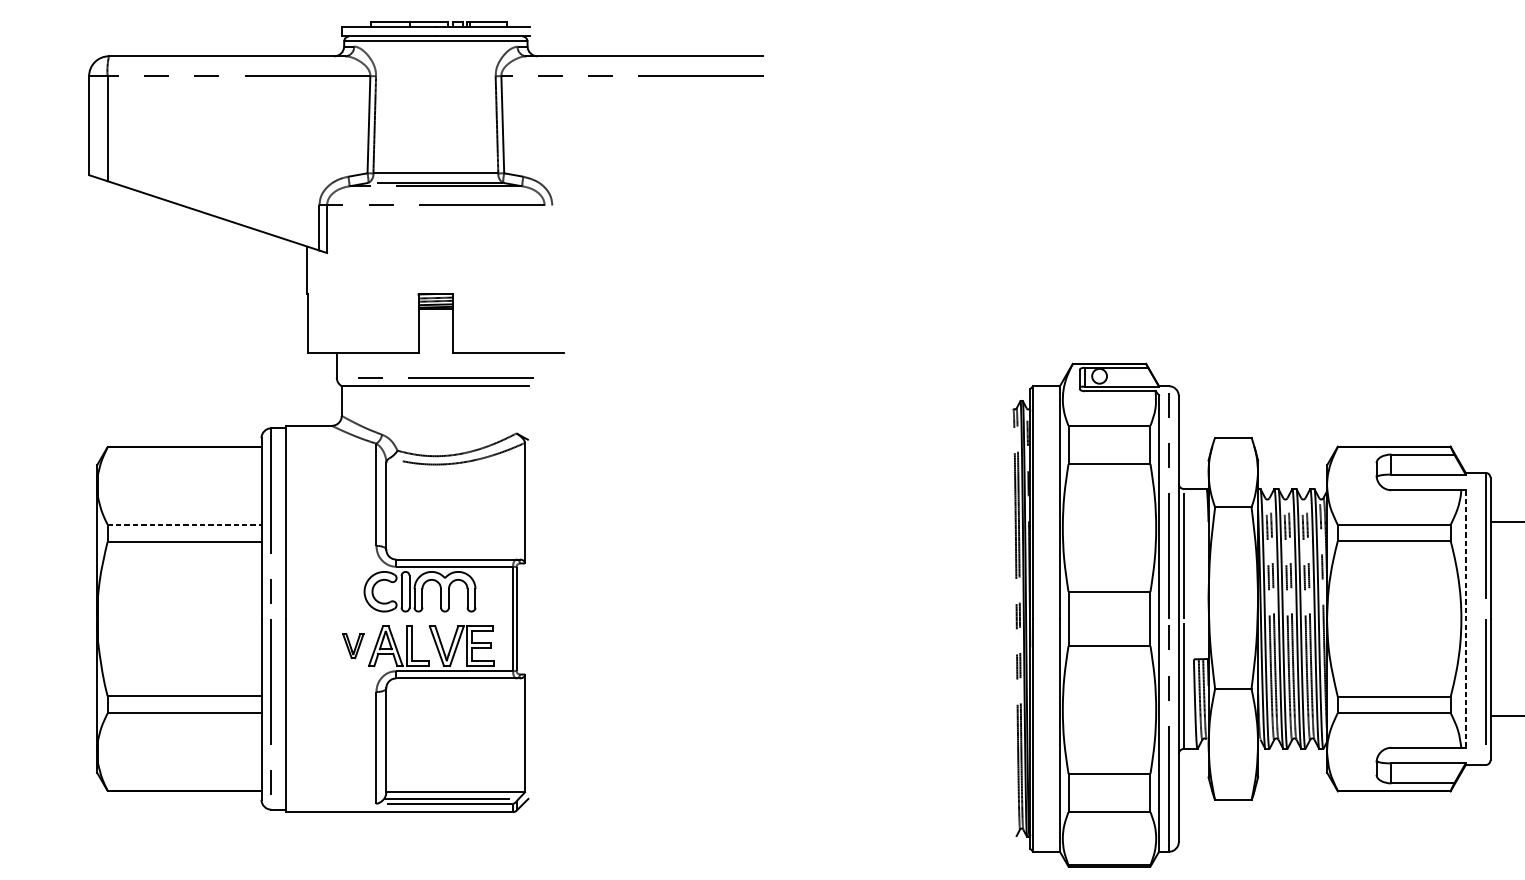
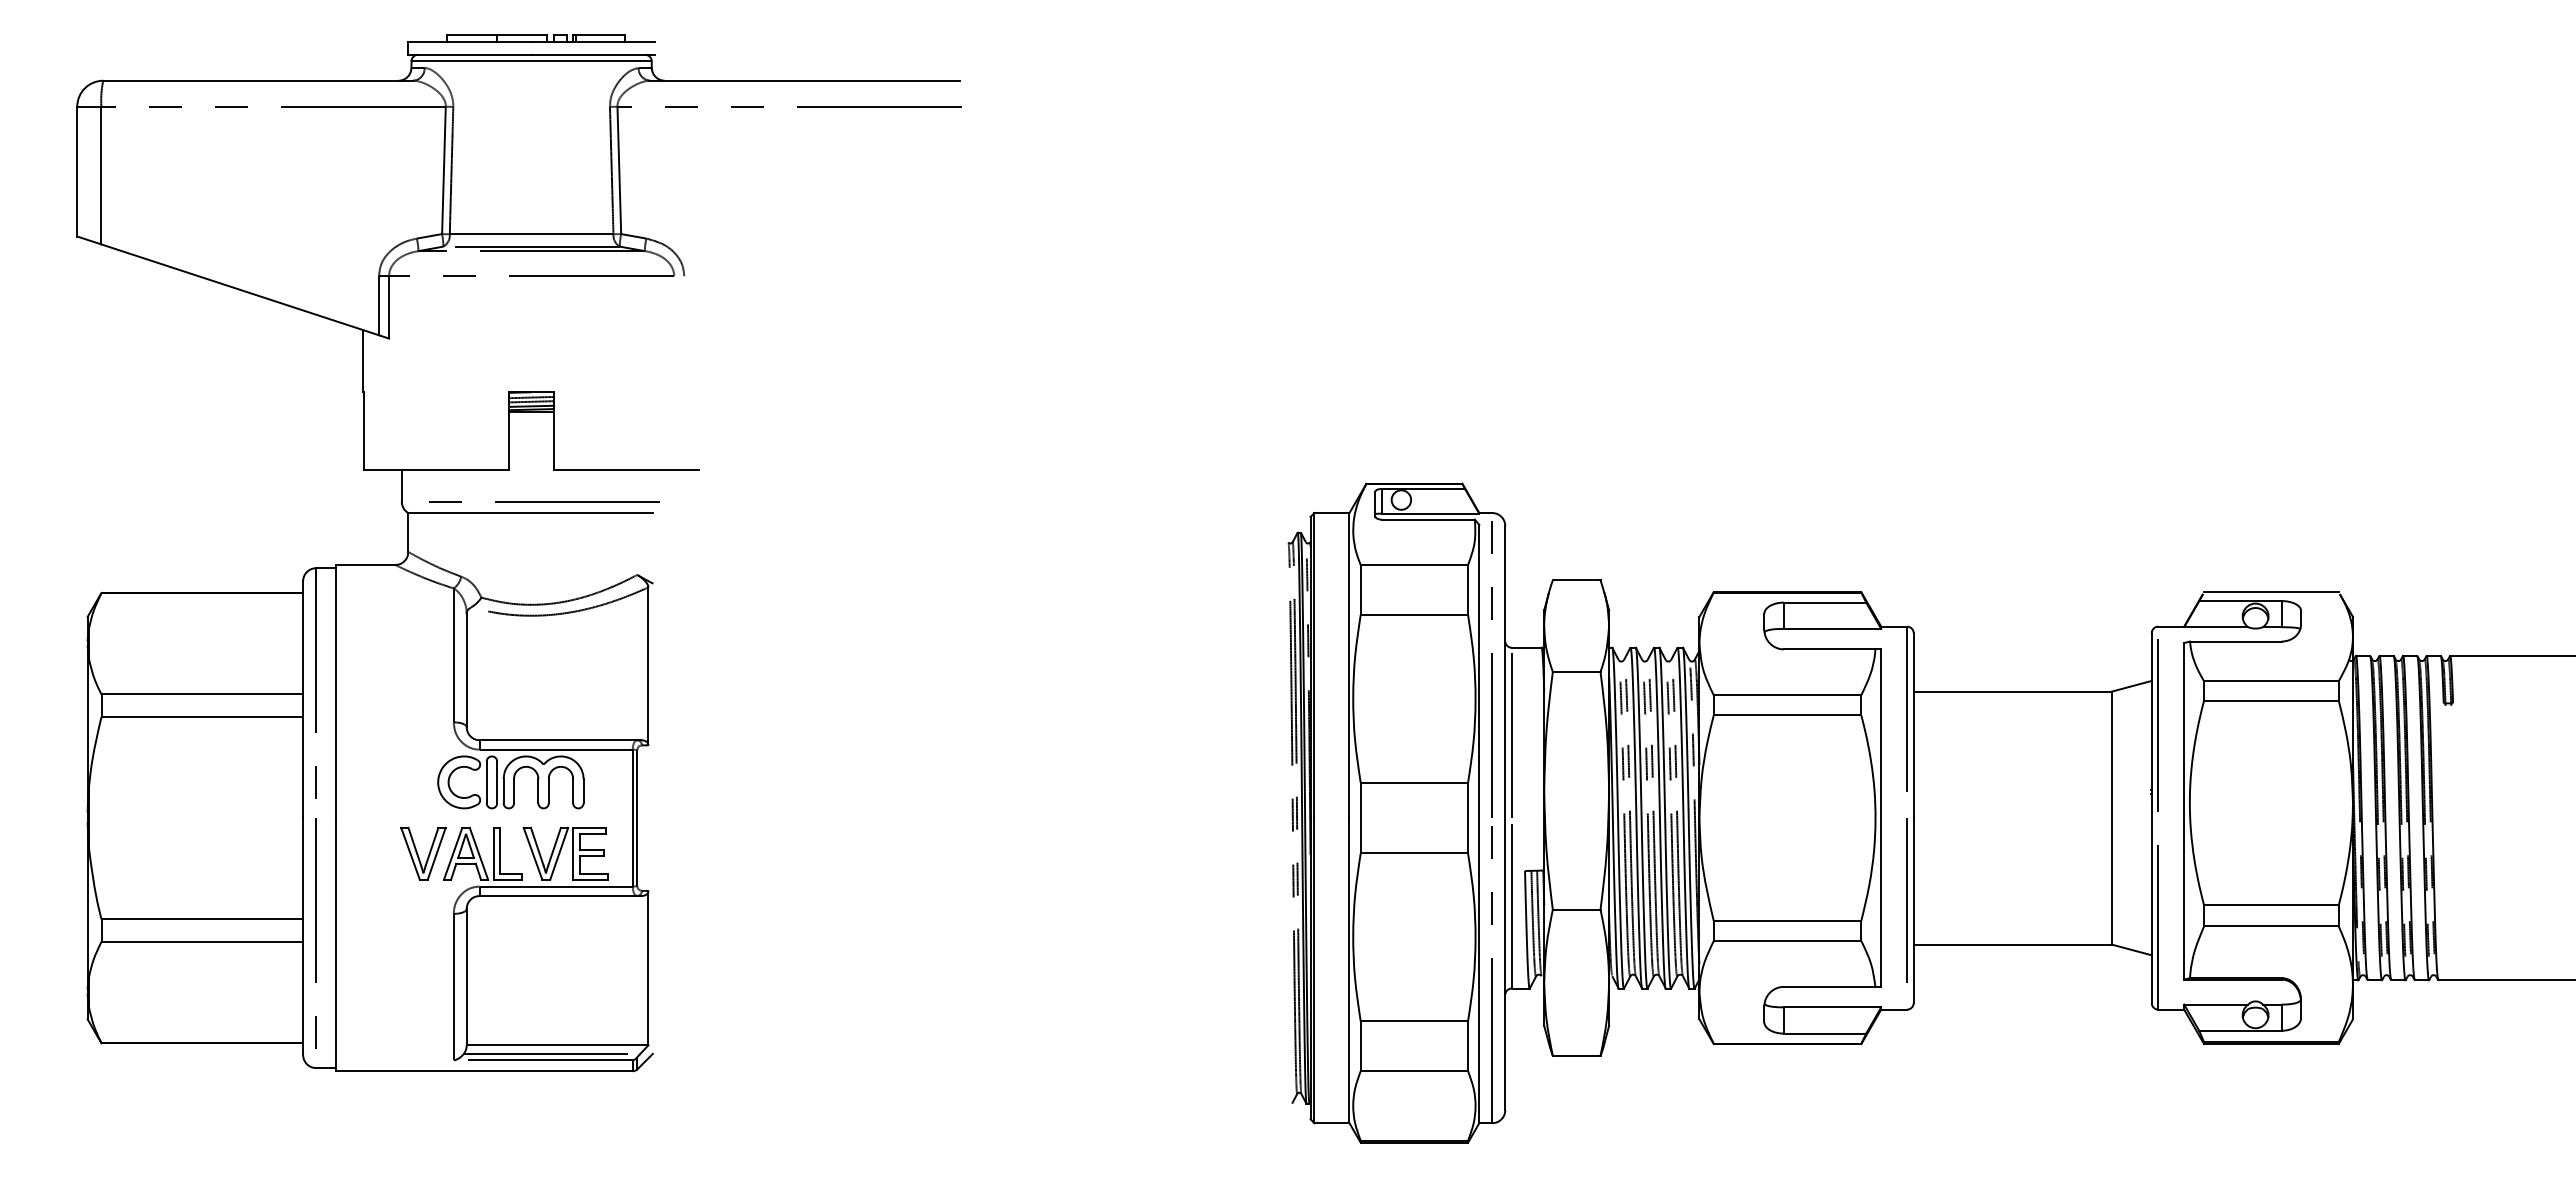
line: (184, 524) -> (202, 694), dashed -> solid
line: (1465, 619) -> (1881, 818), dashed -> solid
part: (353, 645) -> (423, 853), size x1.67

